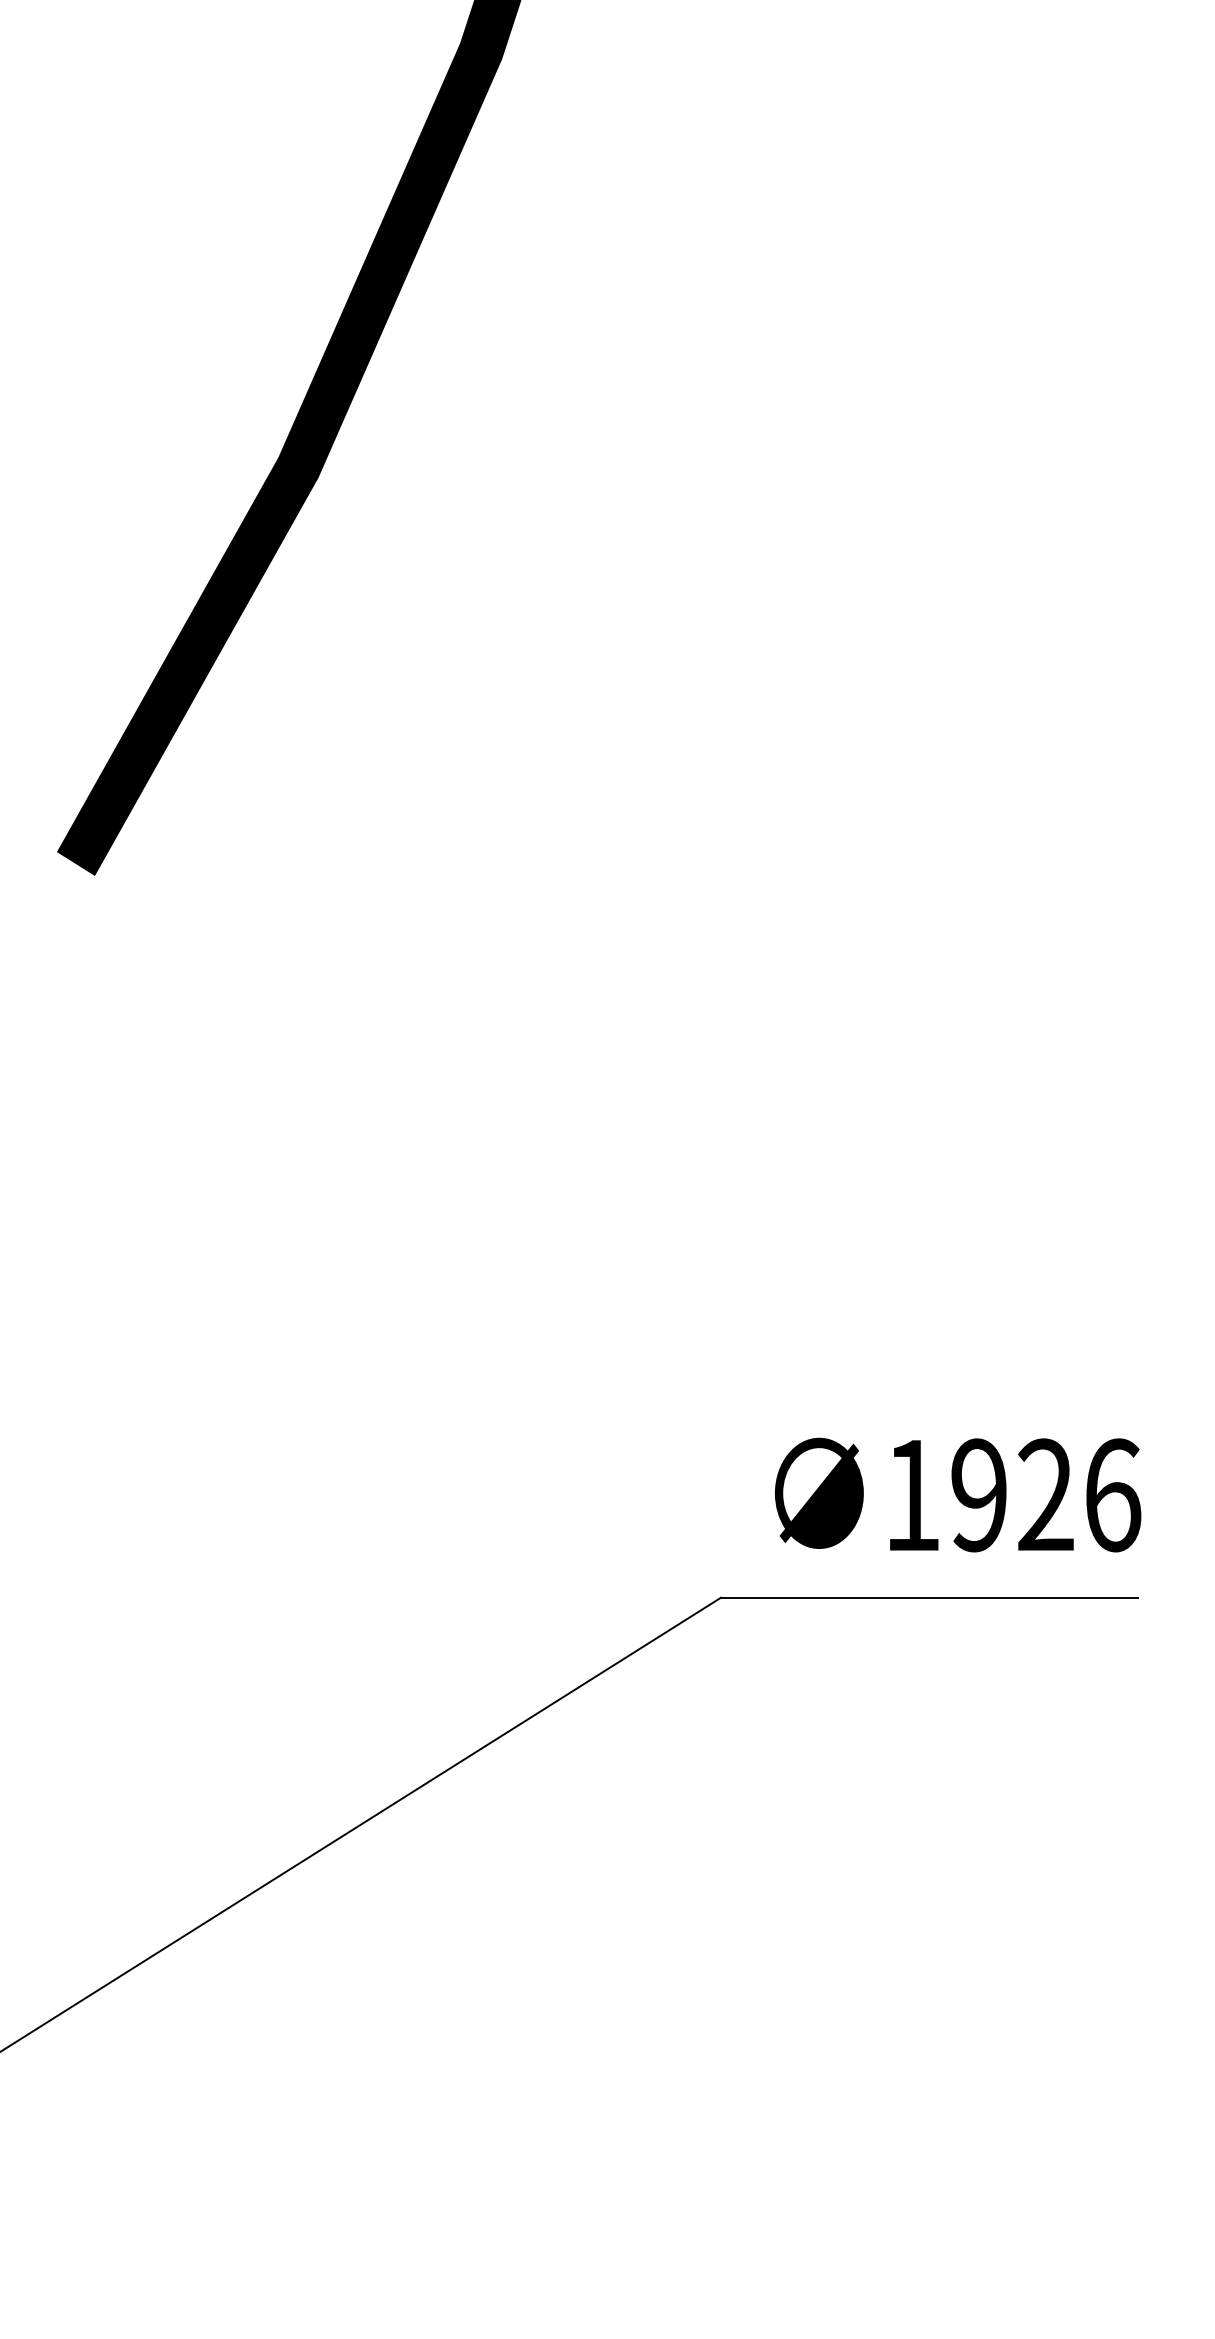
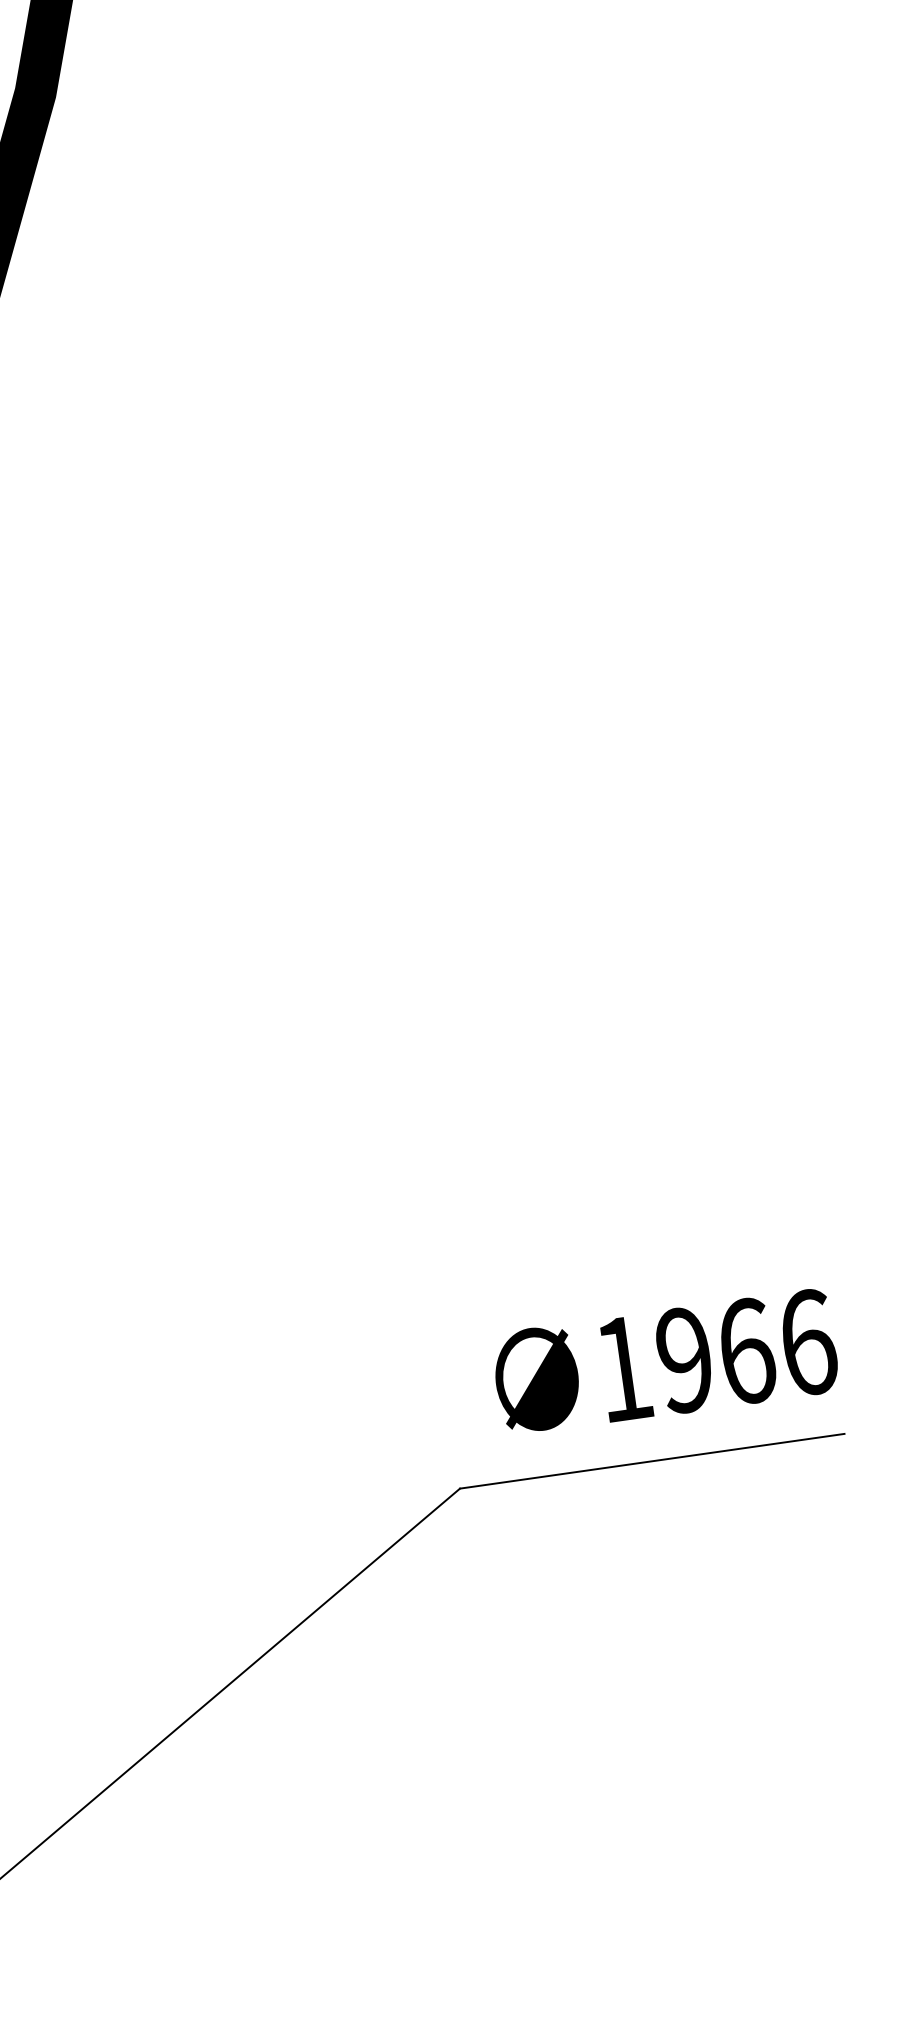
text: (1046, 1495) -> (747, 1351), 1926 -> 1966

